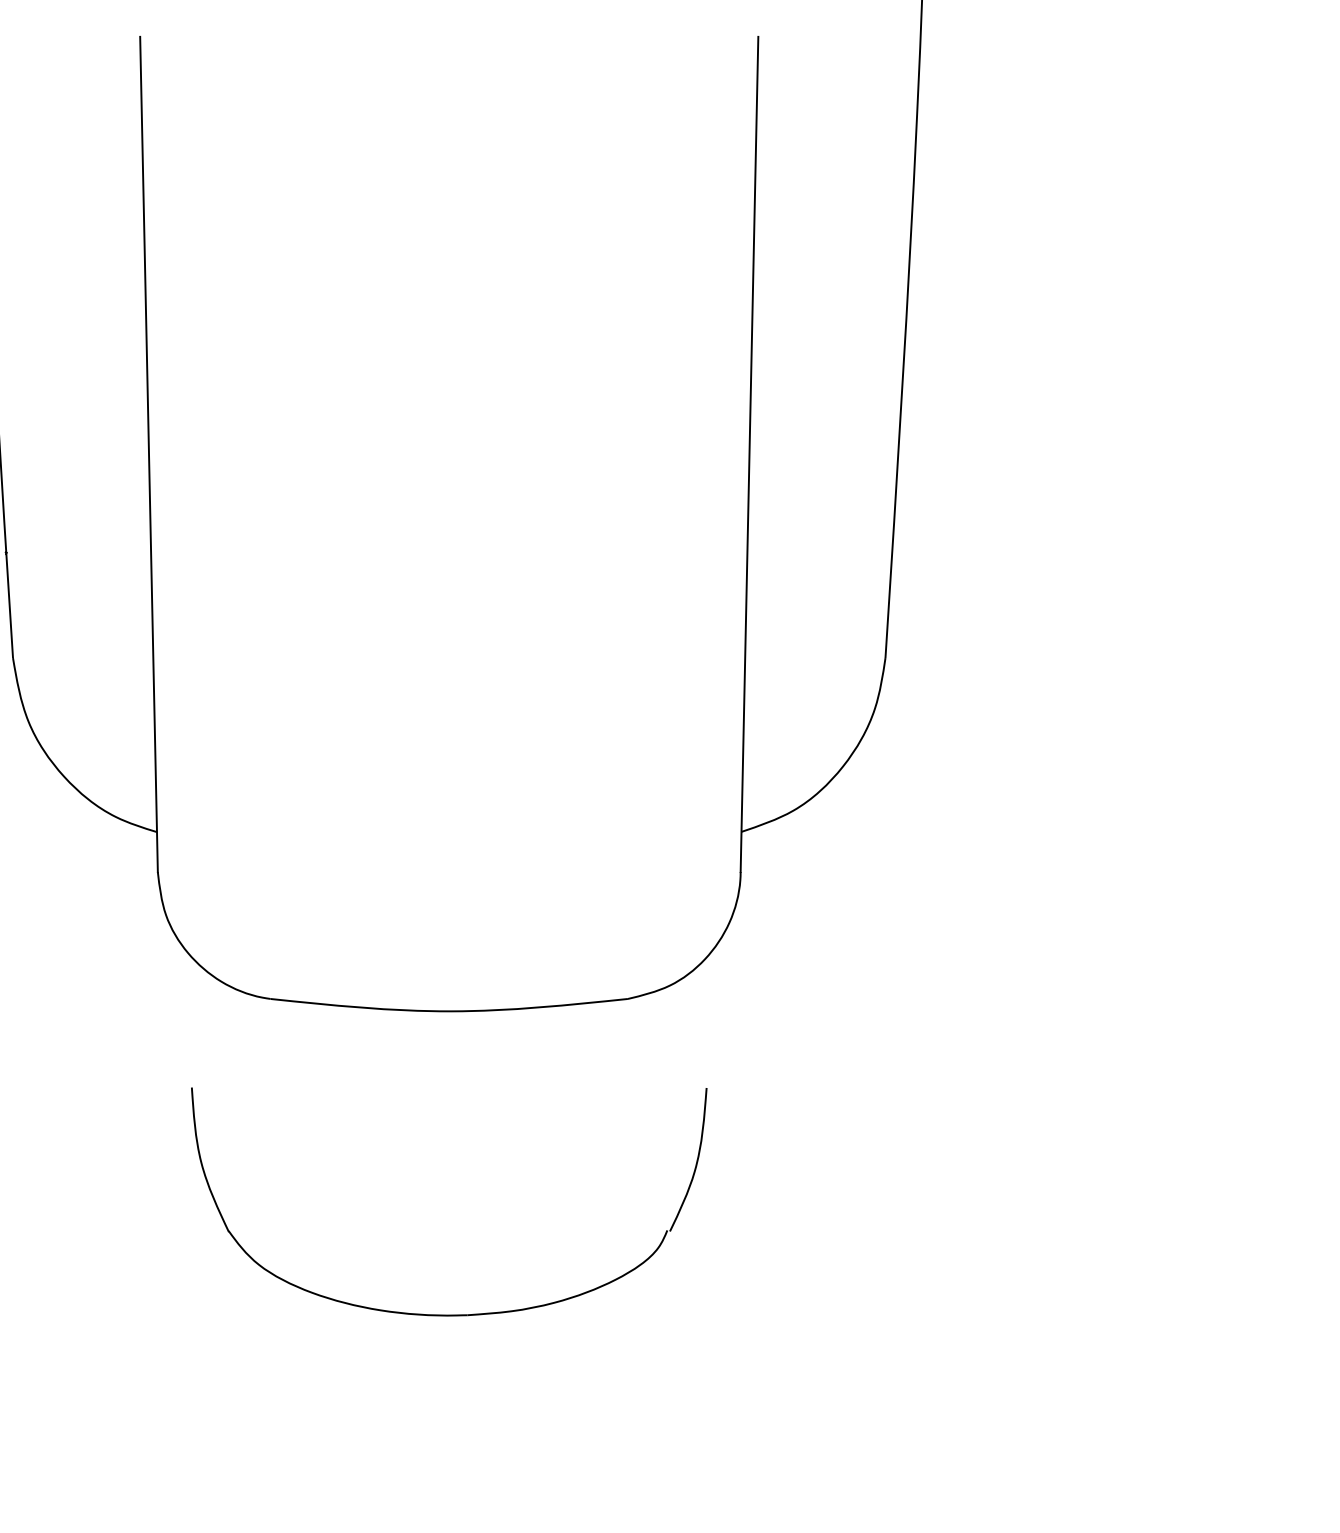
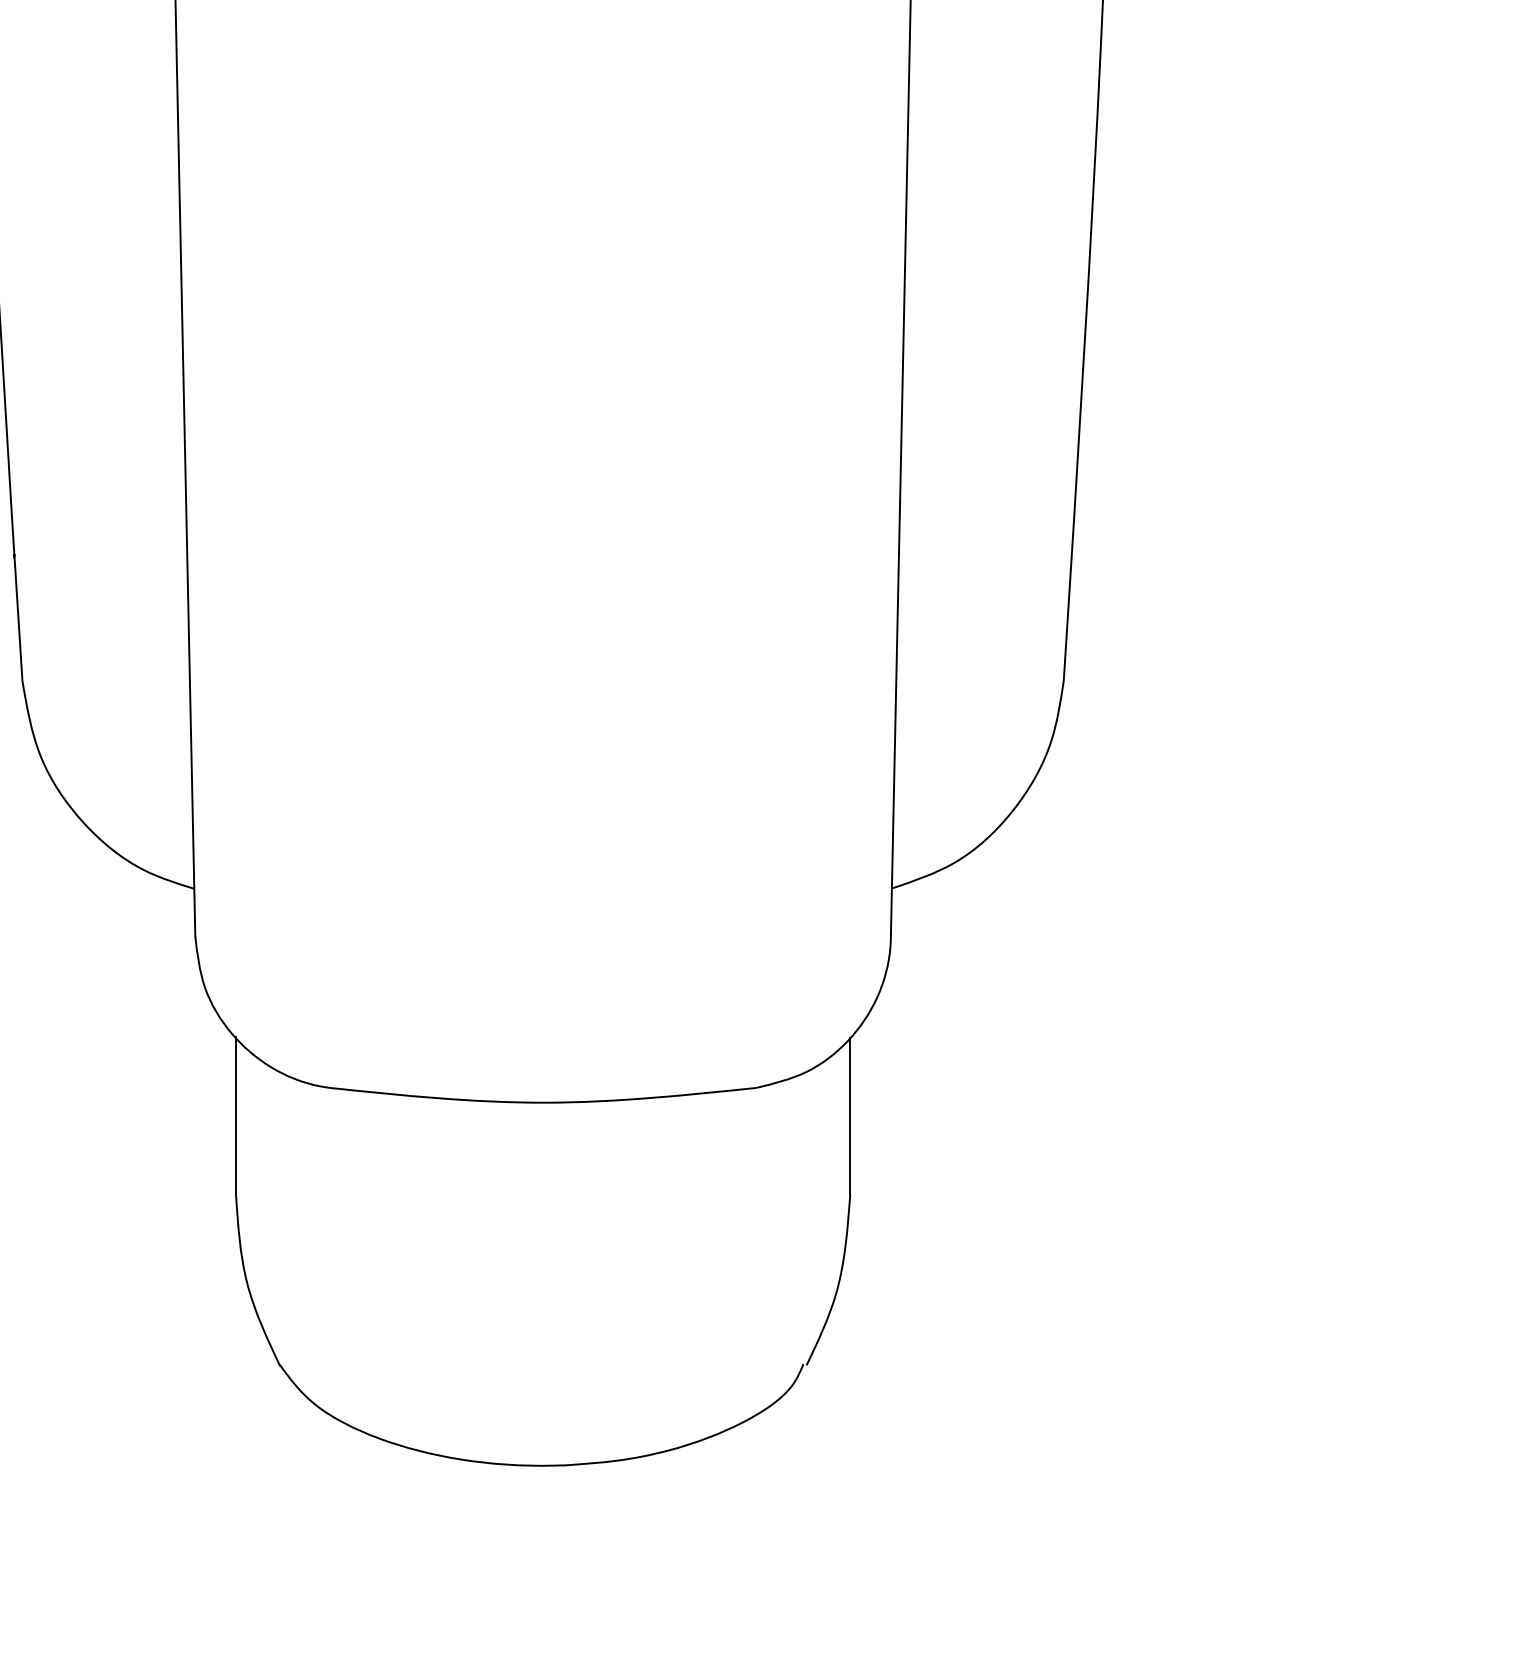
line: (191, 1021) -> (235, 1114), added
line: (706, 1021) -> (850, 1114), added

